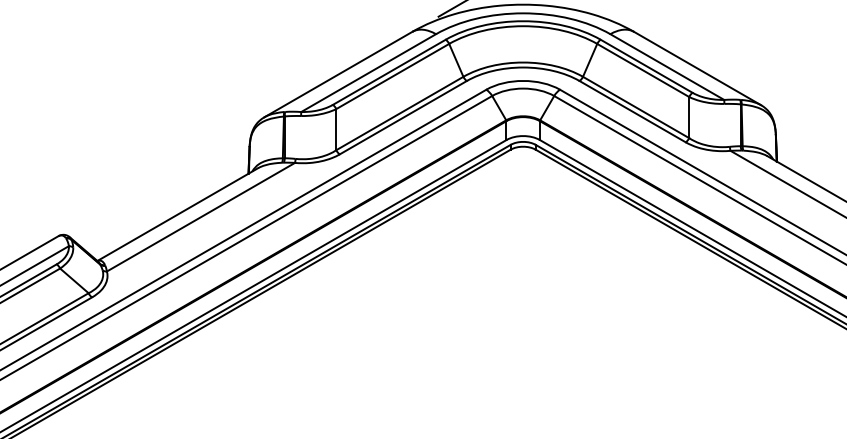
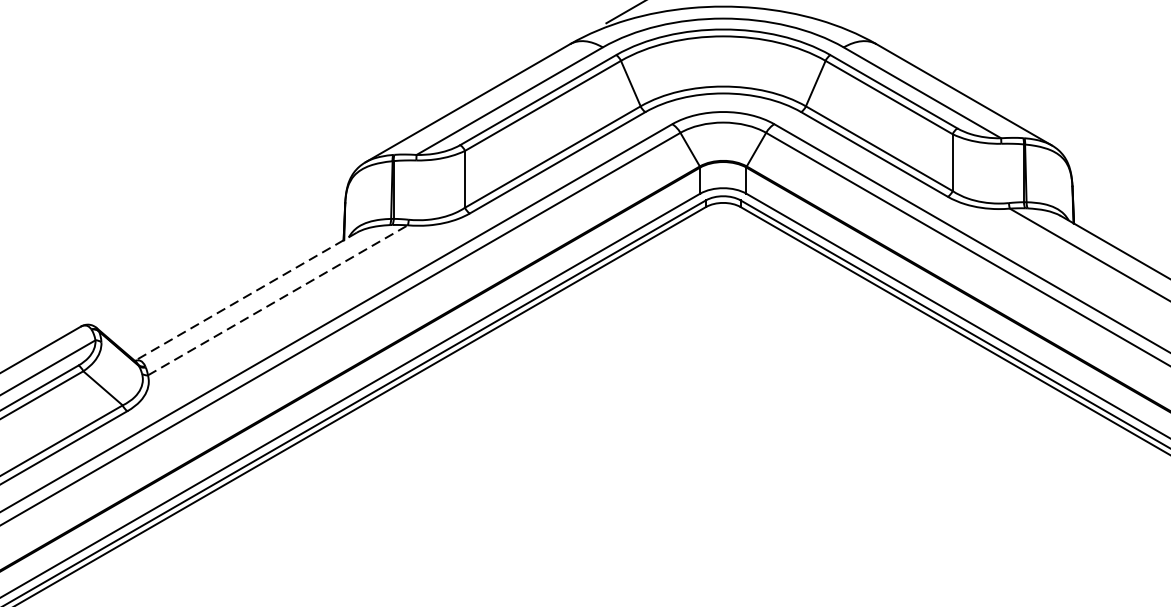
line: (177, 214) -> (245, 296), solid -> dashed
line: (200, 217) -> (277, 300), solid -> dashed

